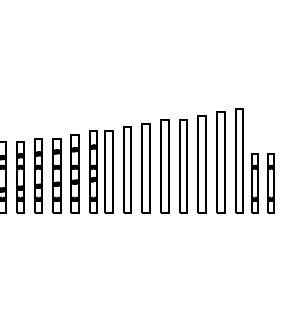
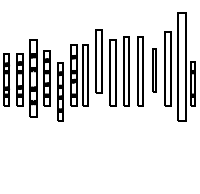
part: (239, 160) -> (181, 67), size x1.4
part: (201, 164) -> (153, 69), size x0.6
part: (127, 169) -> (99, 61), moved
part: (74, 173) -> (59, 91), moved
part: (38, 175) -> (33, 78), size x1.4

